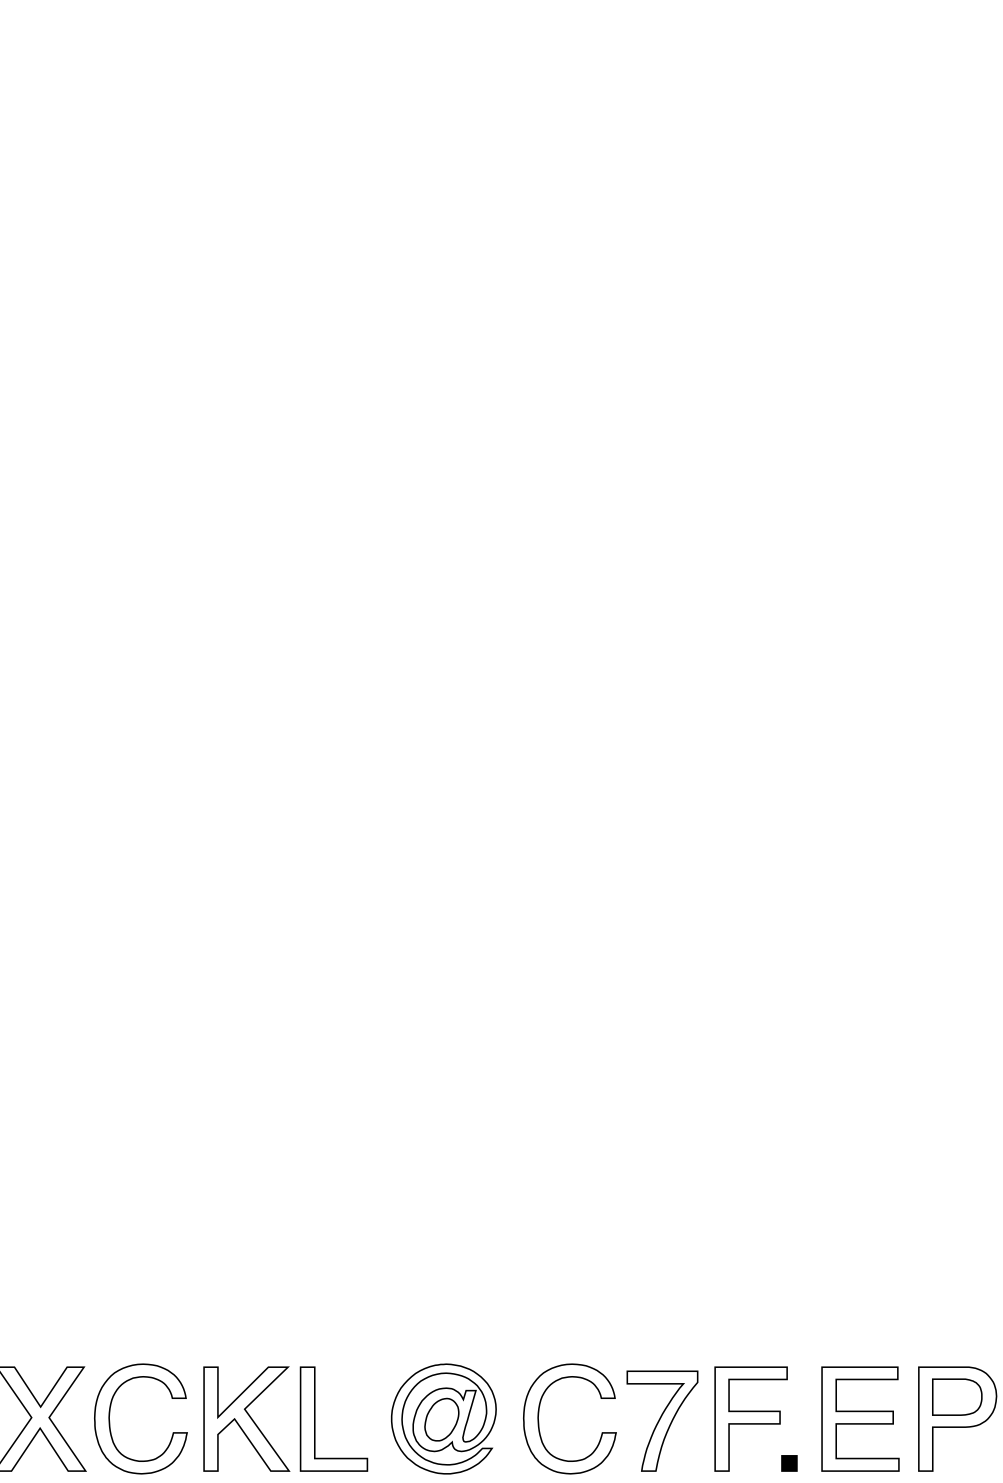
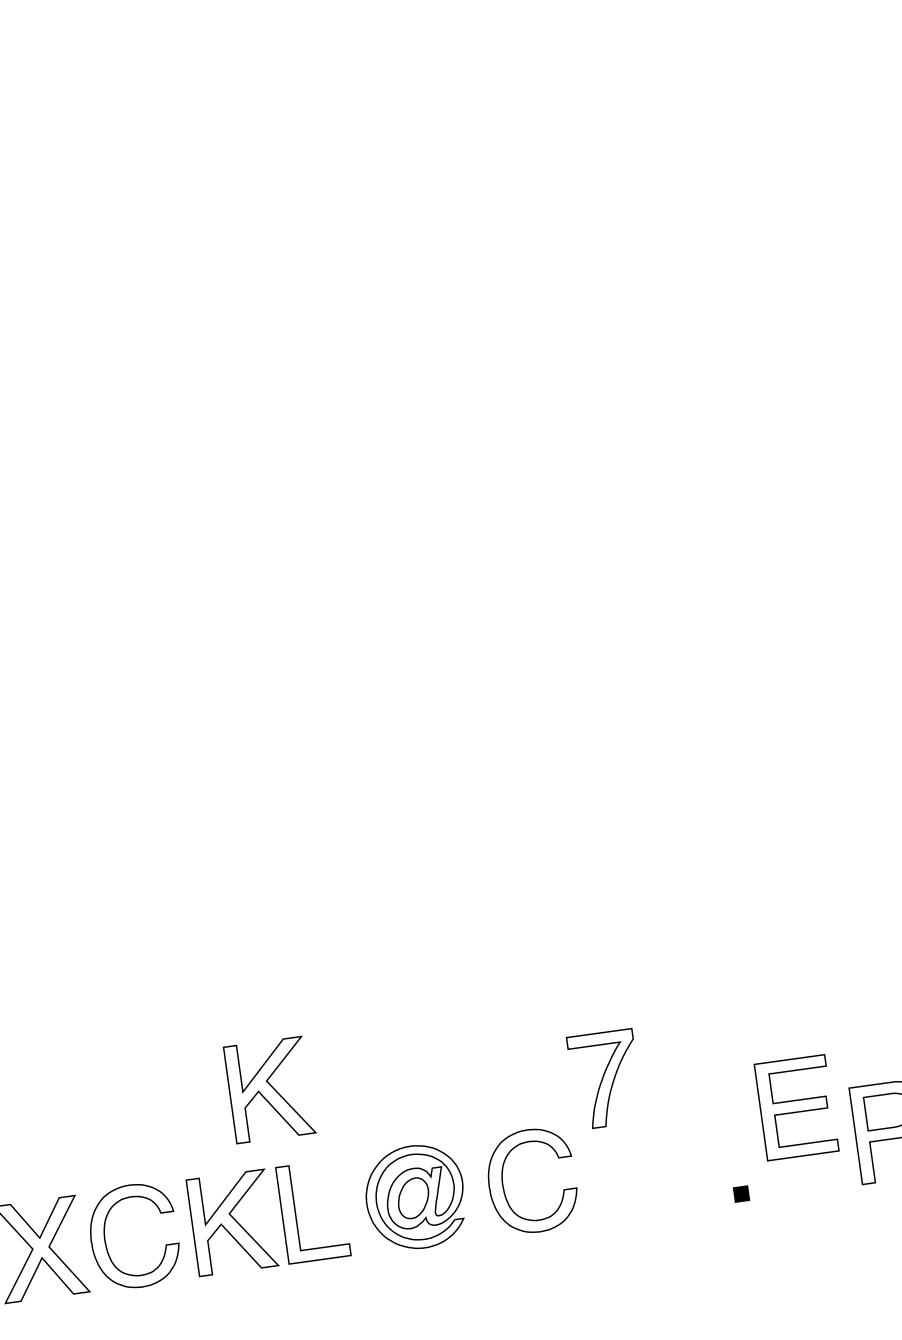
part: (305, 1283) -> (269, 1089), added
part: (750, 1418) -> (699, 1157), removed
part: (860, 1418) -> (796, 1107), moved
part: (662, 1420) -> (605, 1078), moved

